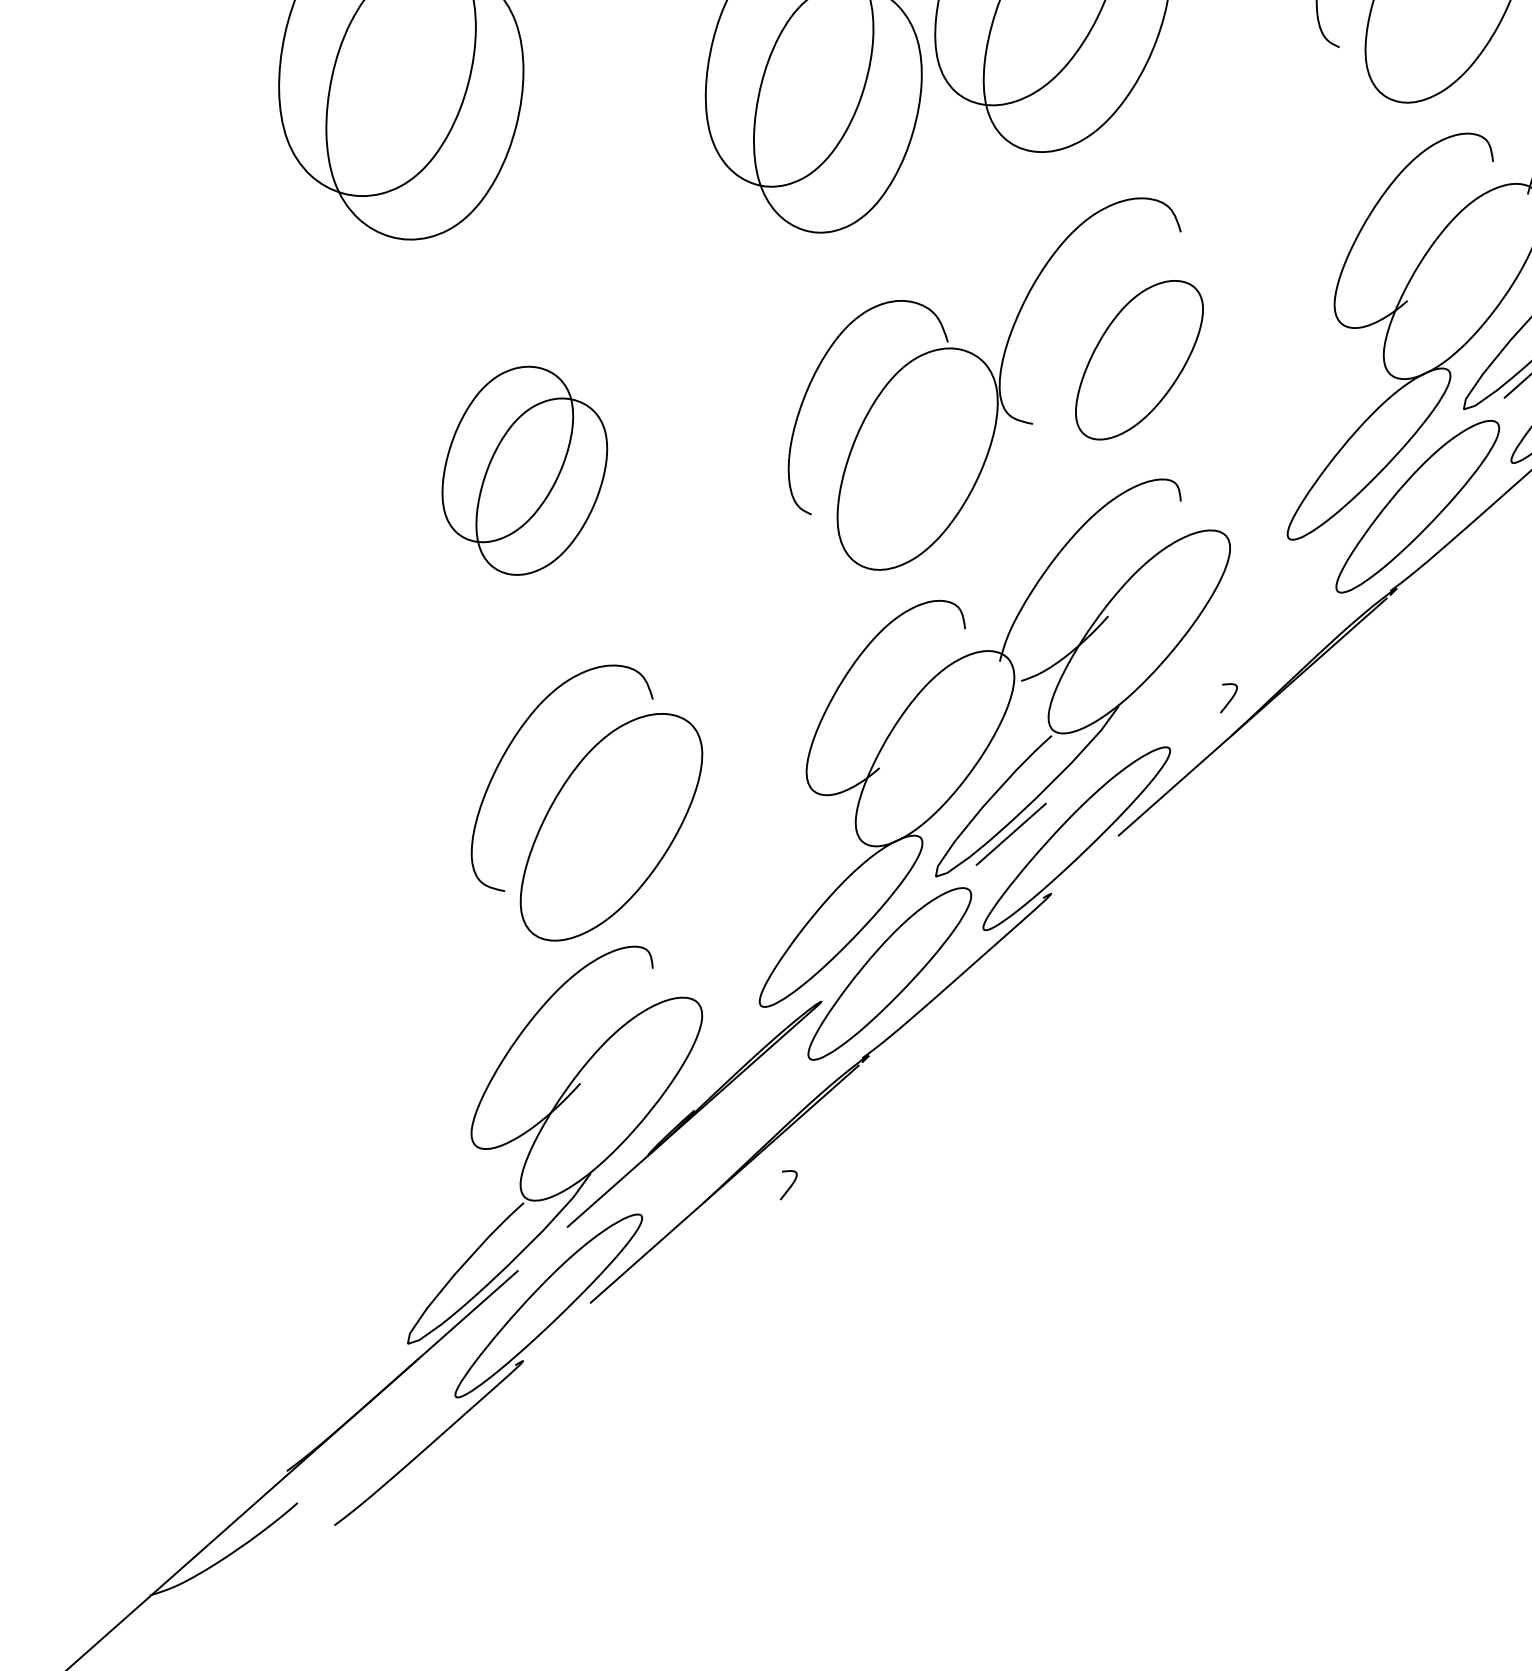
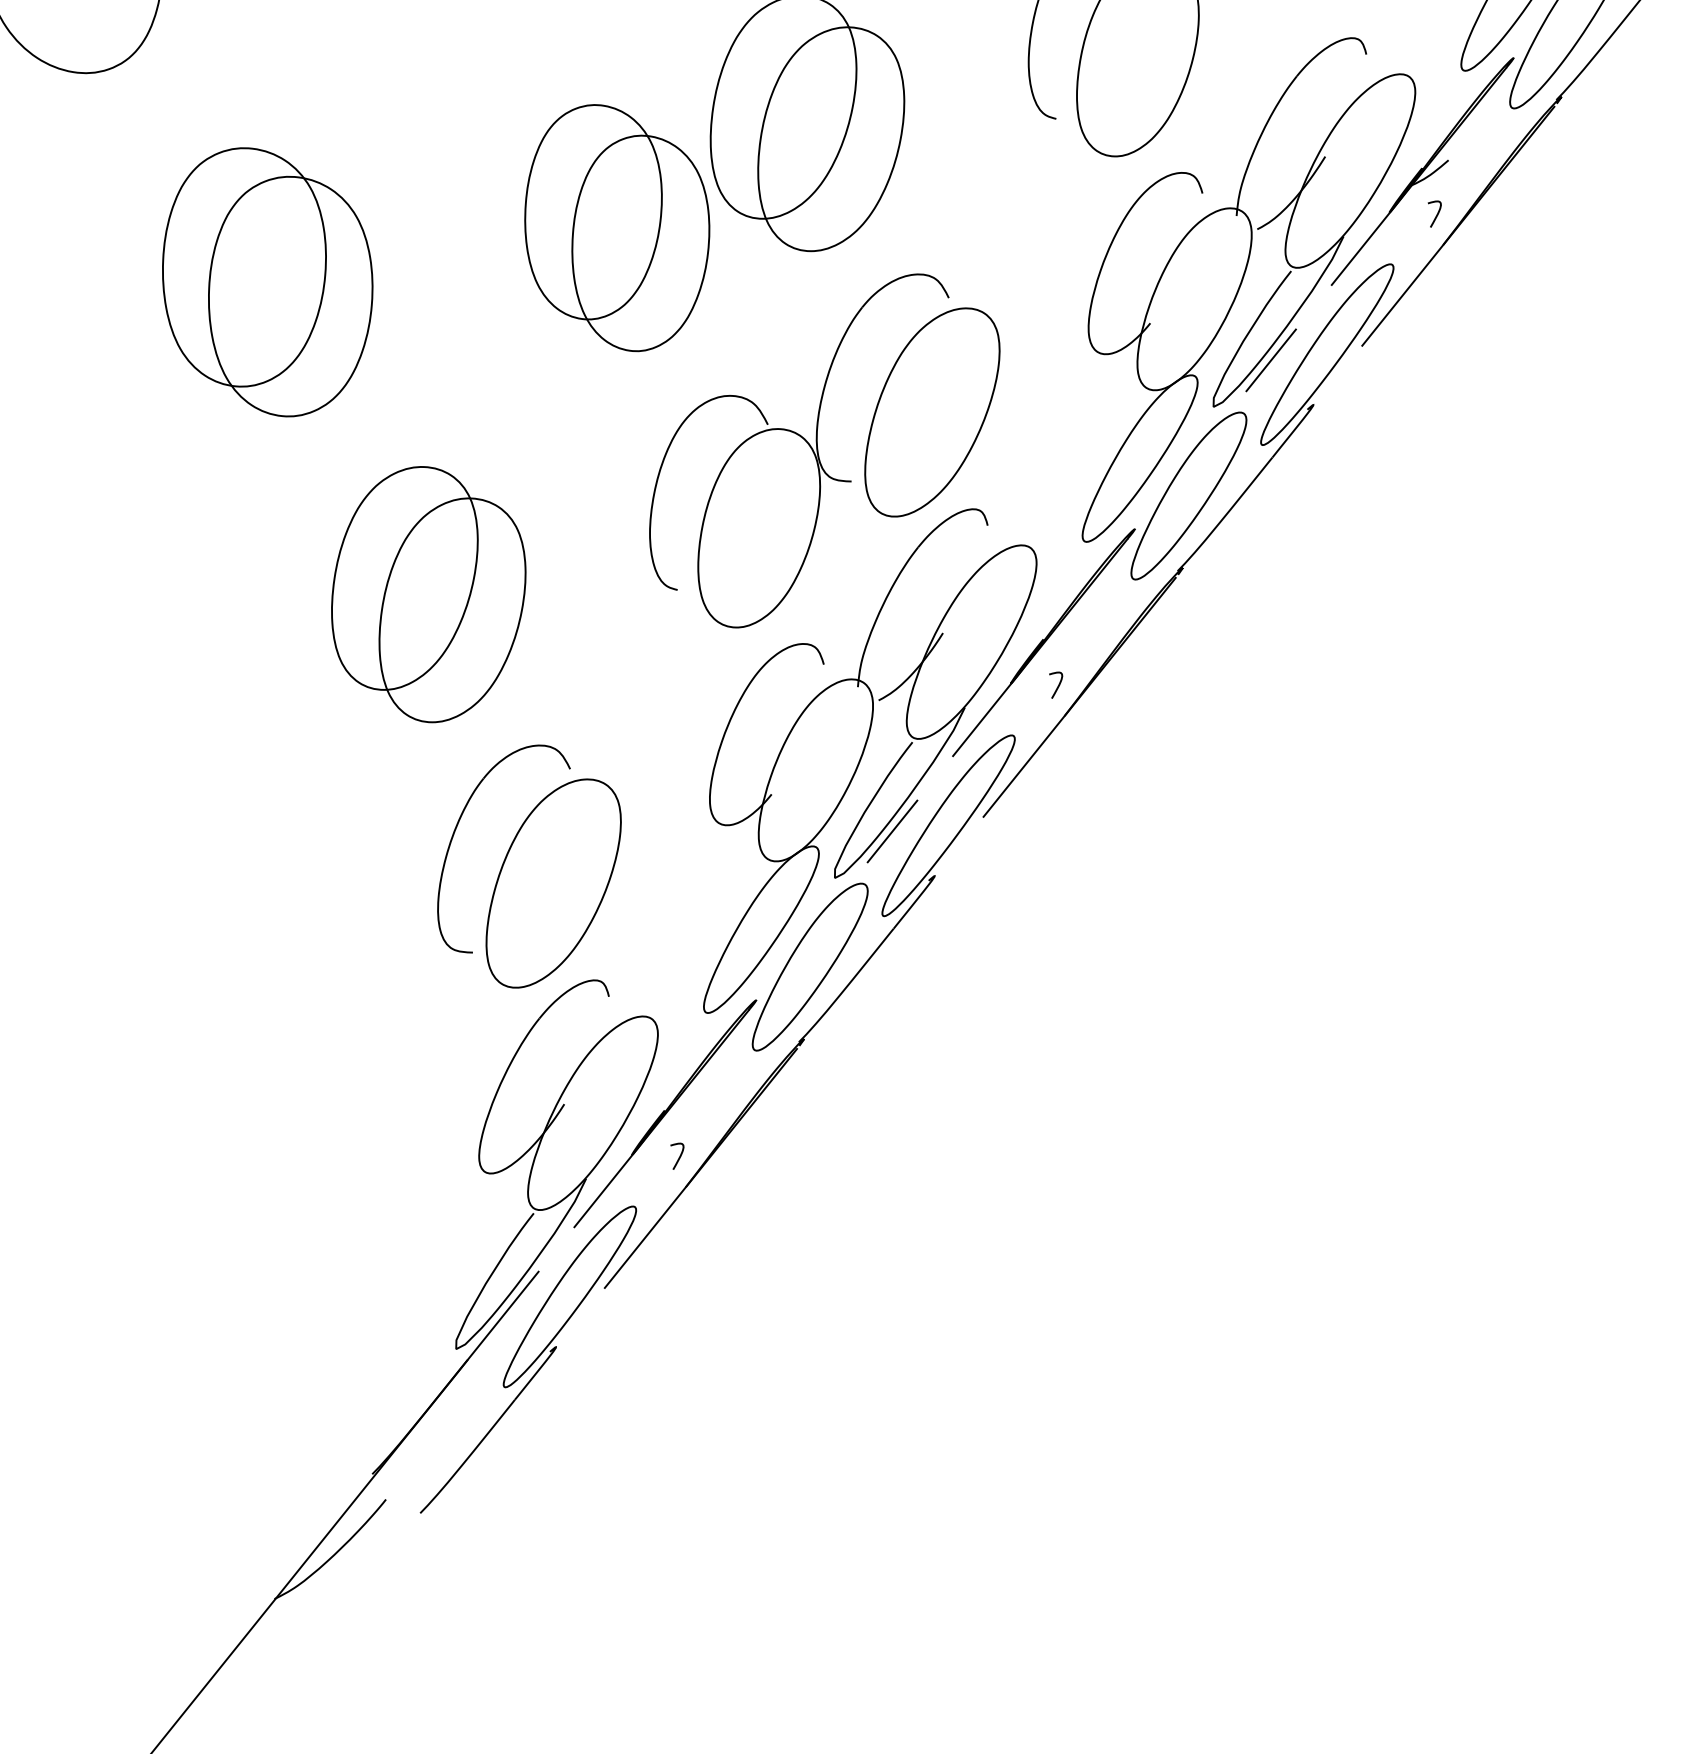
part: (1139, 360) -> (932, 412), size x1.43
part: (524, 470) -> (428, 594), size x1.43
part: (1221, 646) -> (1043, 642), added
curve: (790, 1184) -> (679, 1155), moved

